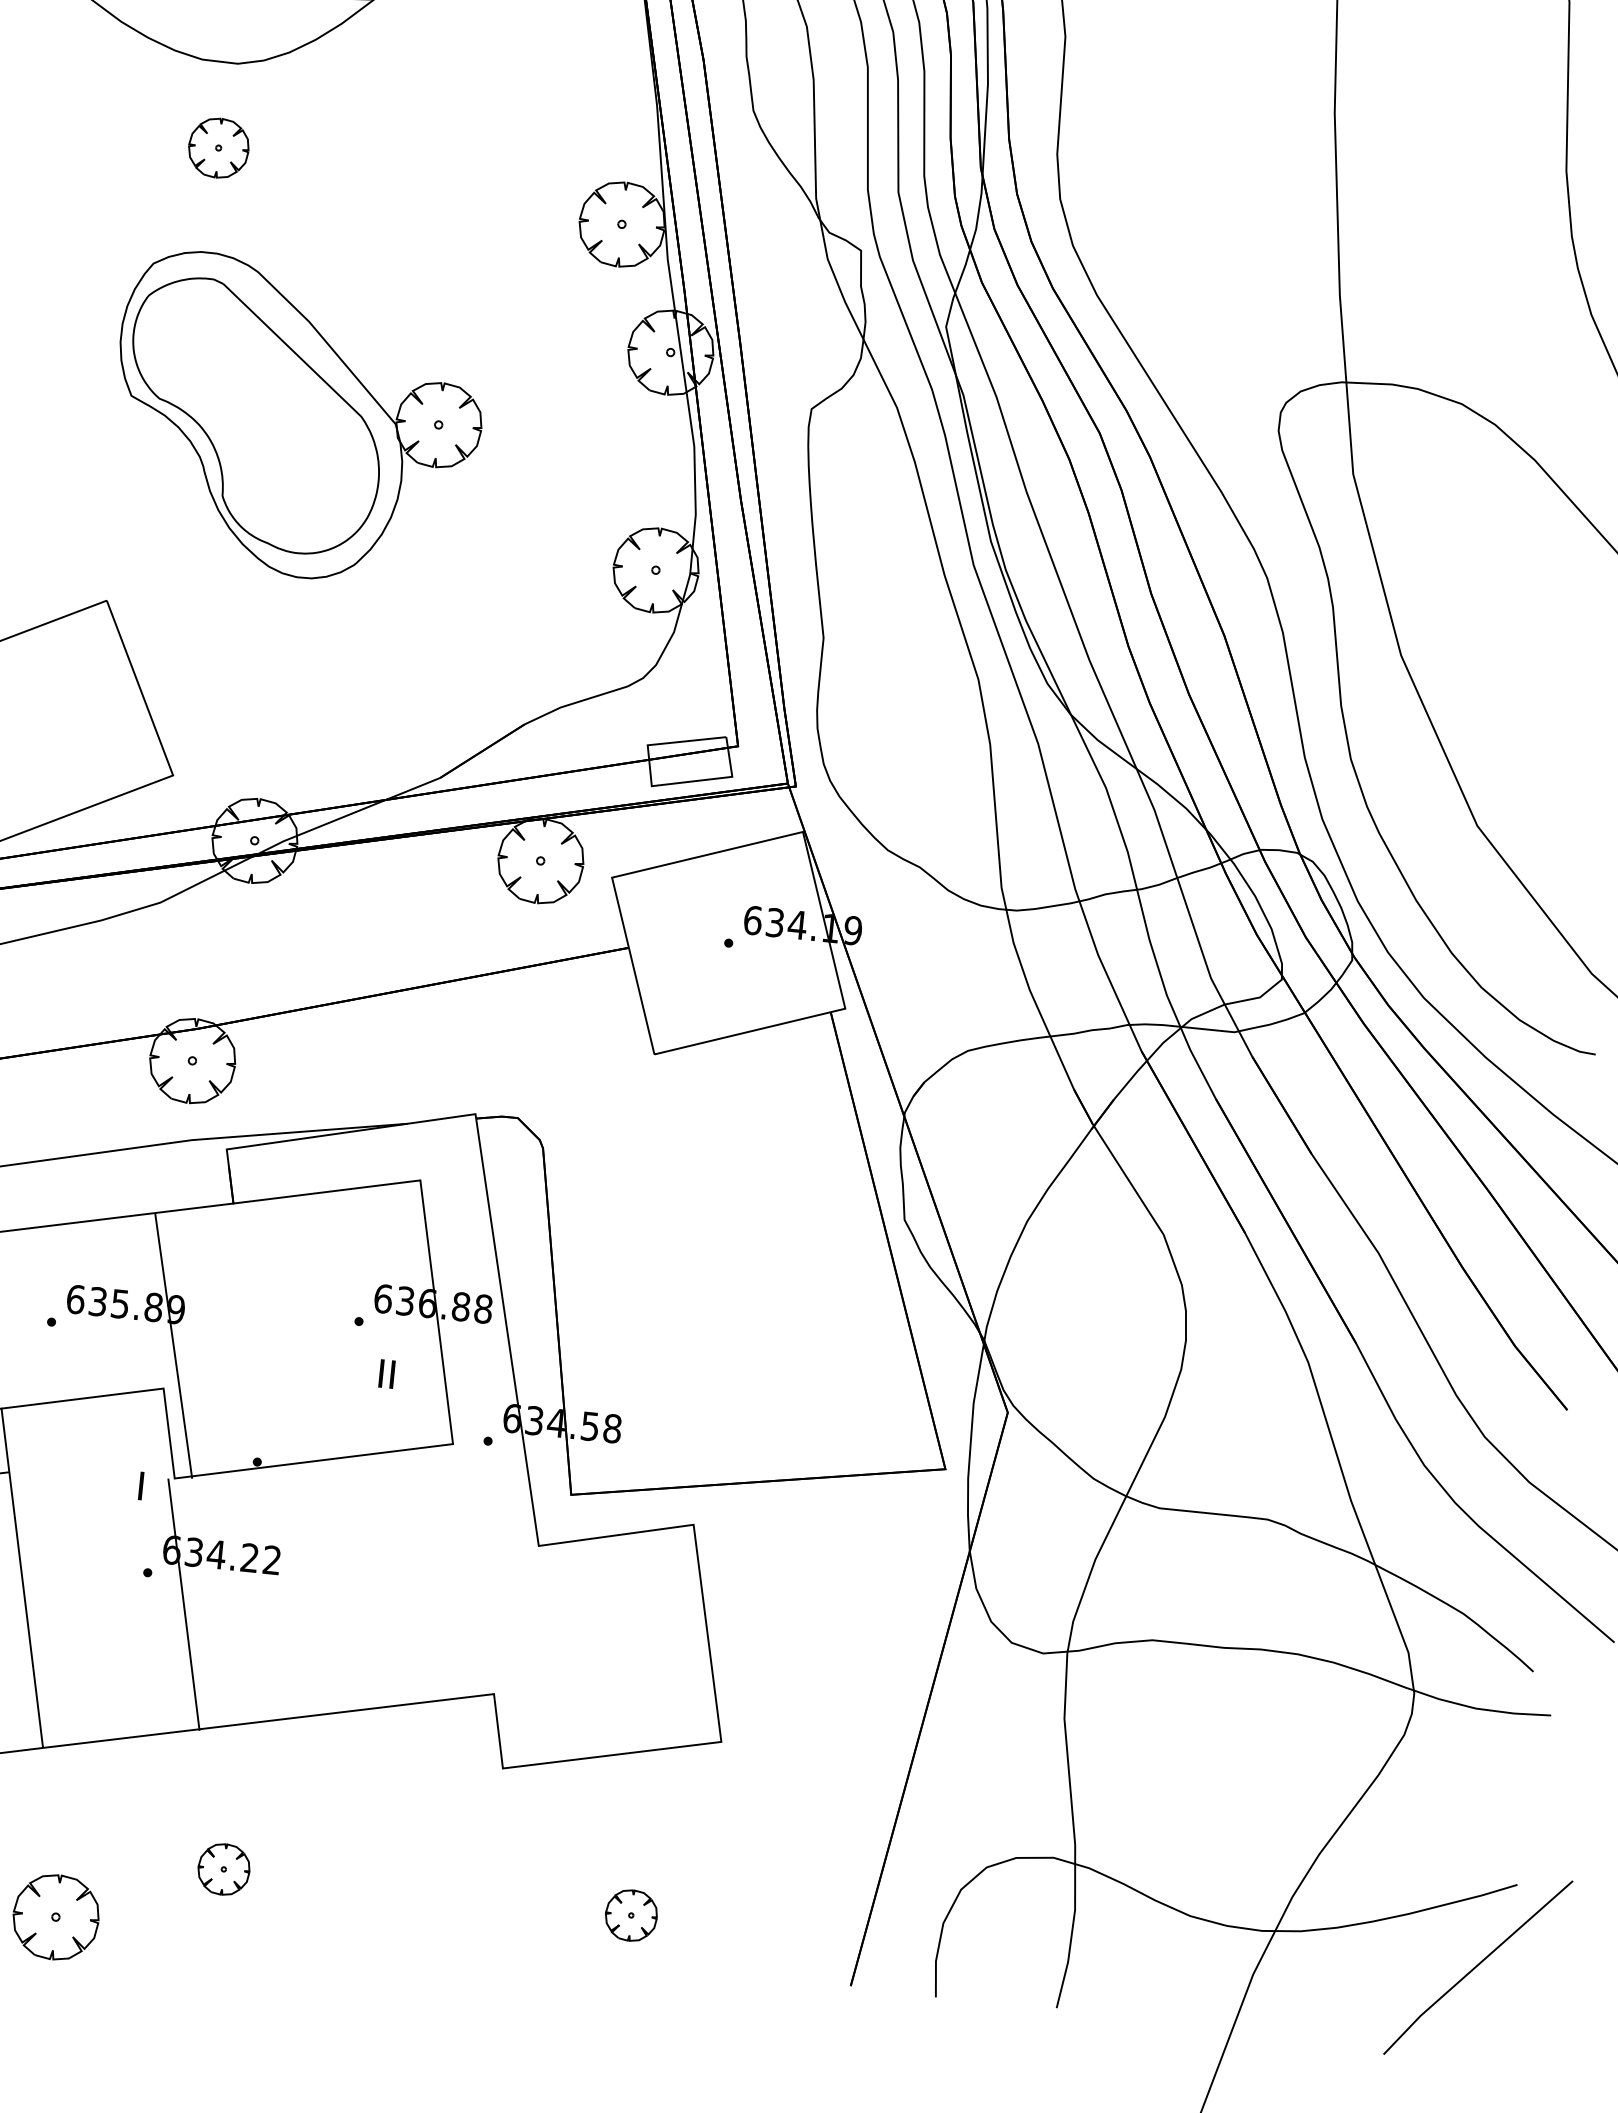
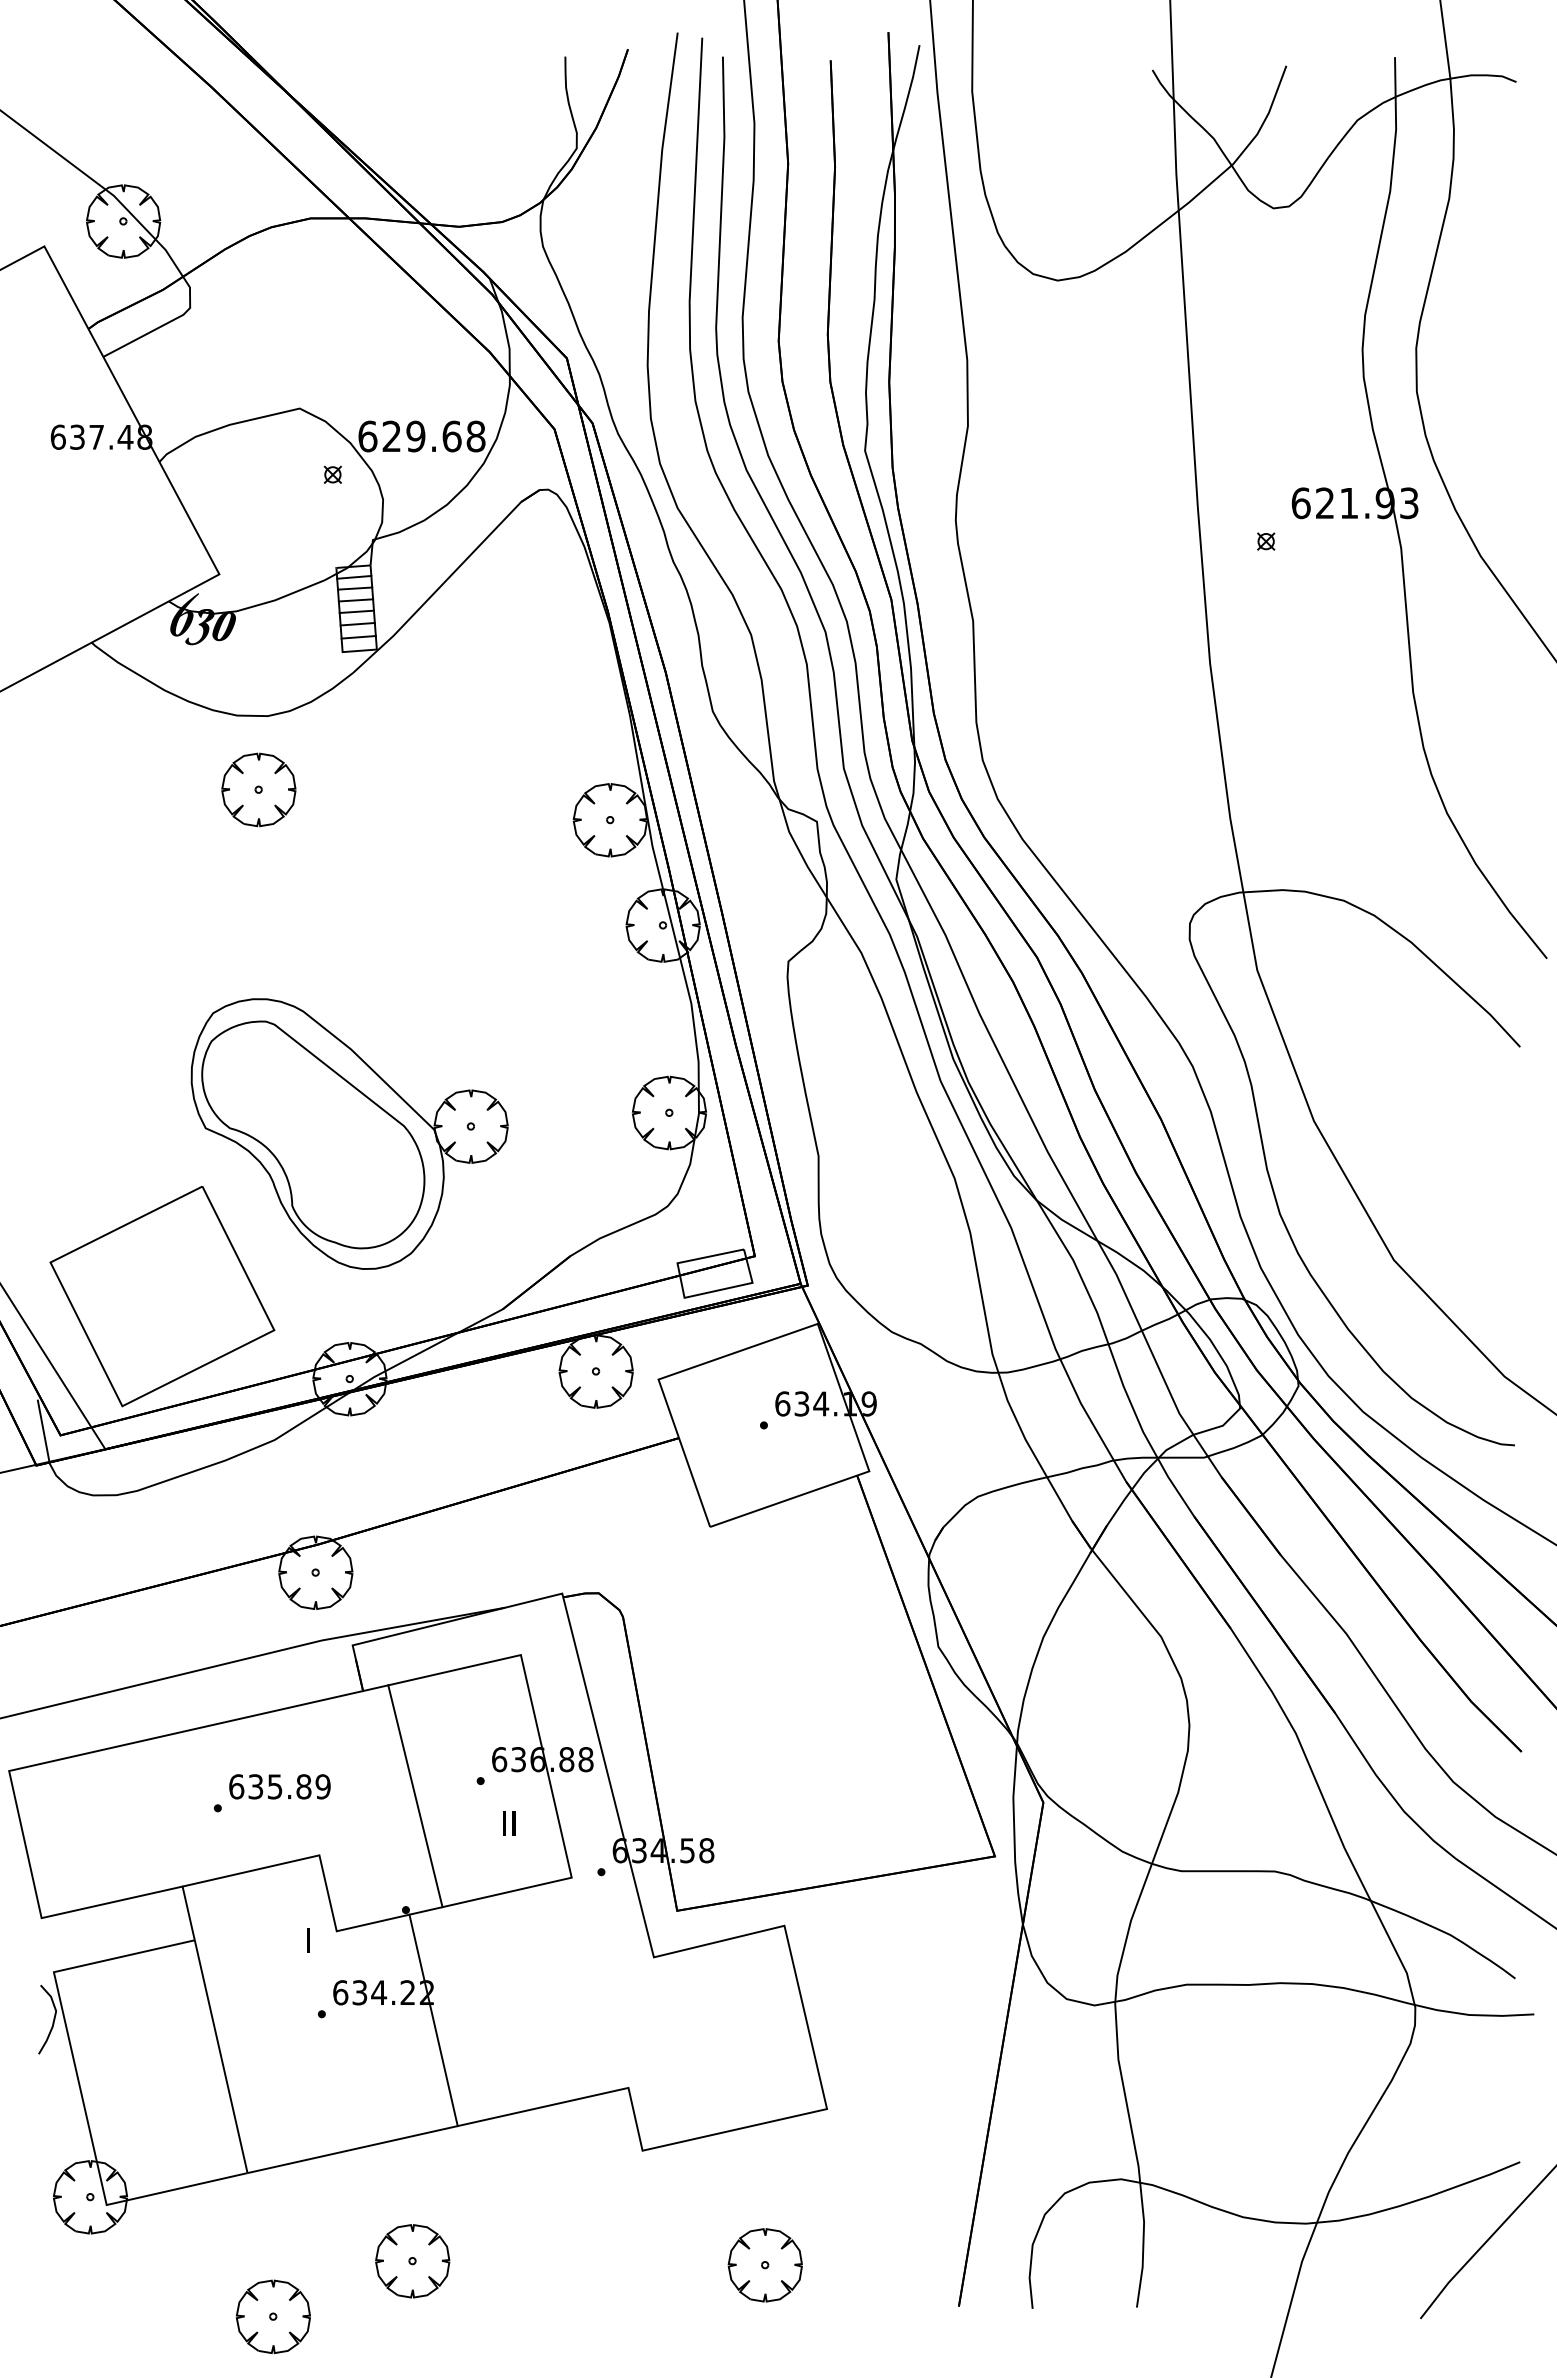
part: (218, 147) -> (258, 789), size x1.43
part: (297, 418) -> (349, 1133), moved
line: (173, 1346) -> (415, 1796), moved
line: (183, 1604) -> (433, 2020), moved
part: (223, 1869) -> (412, 2261), size x1.67
part: (630, 1915) -> (764, 2265), size x1.67

